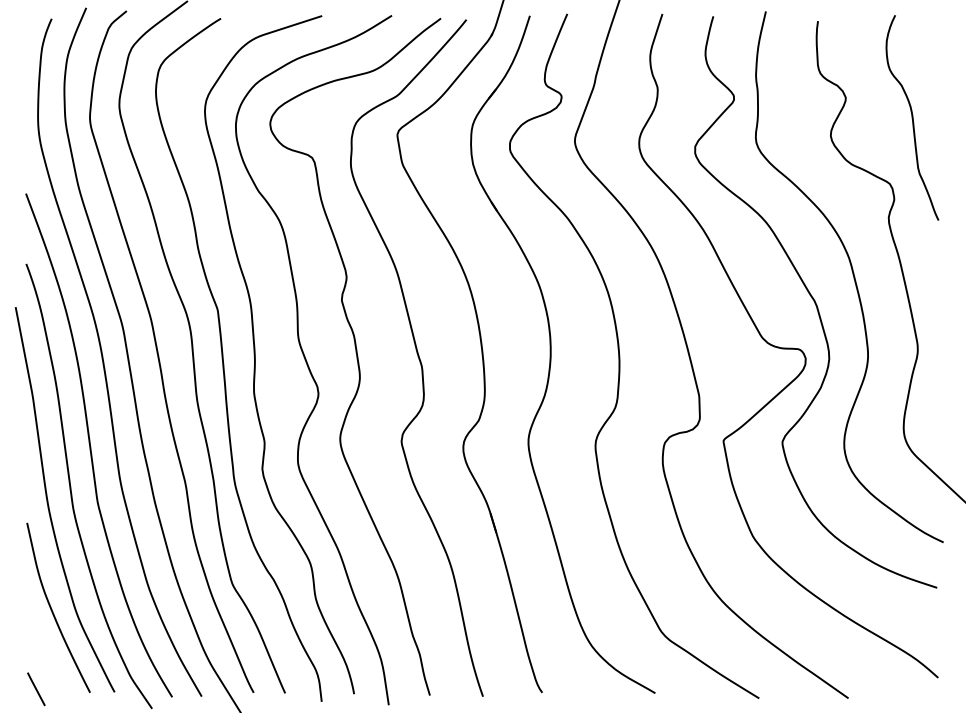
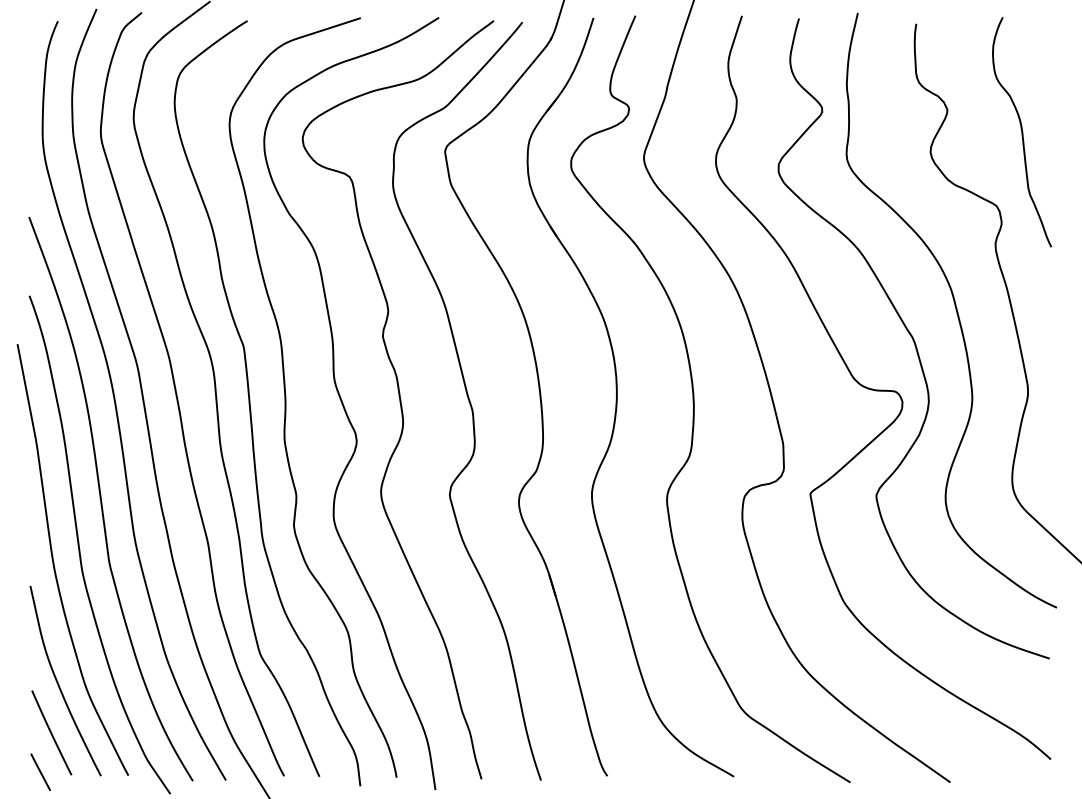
line: (46, 654) -> (52, 733), added

